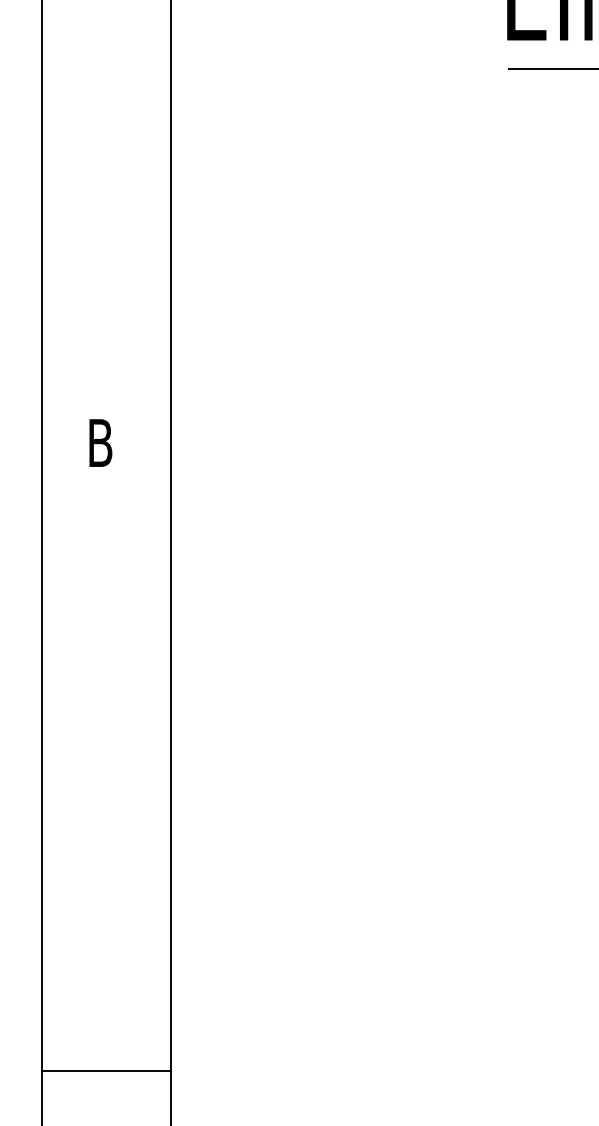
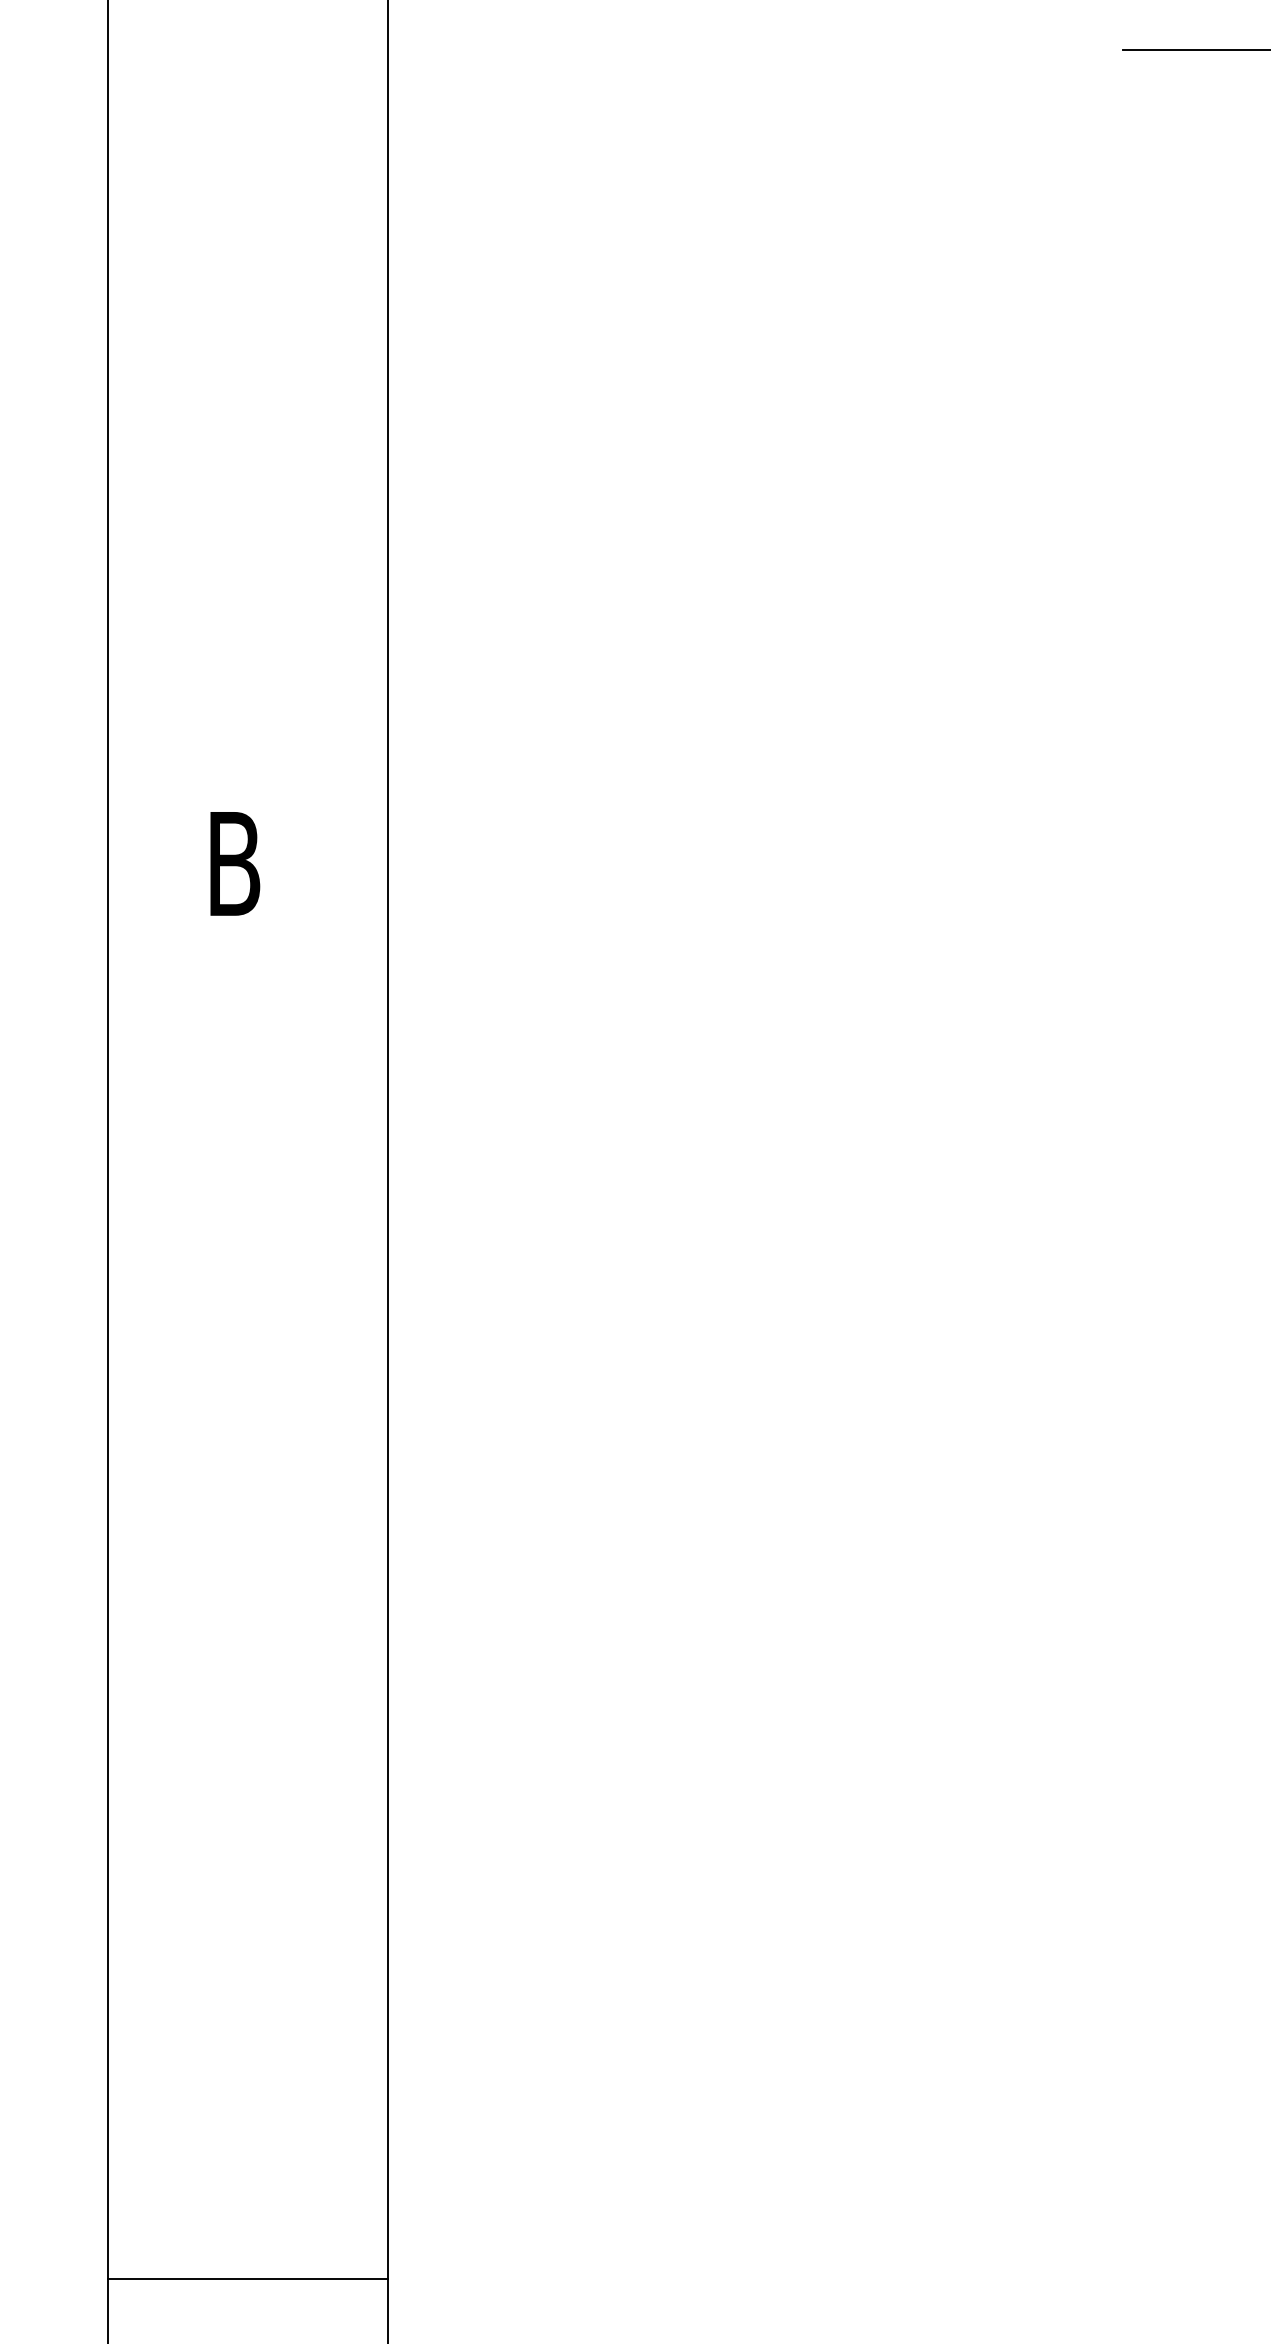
line: (106, 1070) -> (247, 2278), moved

